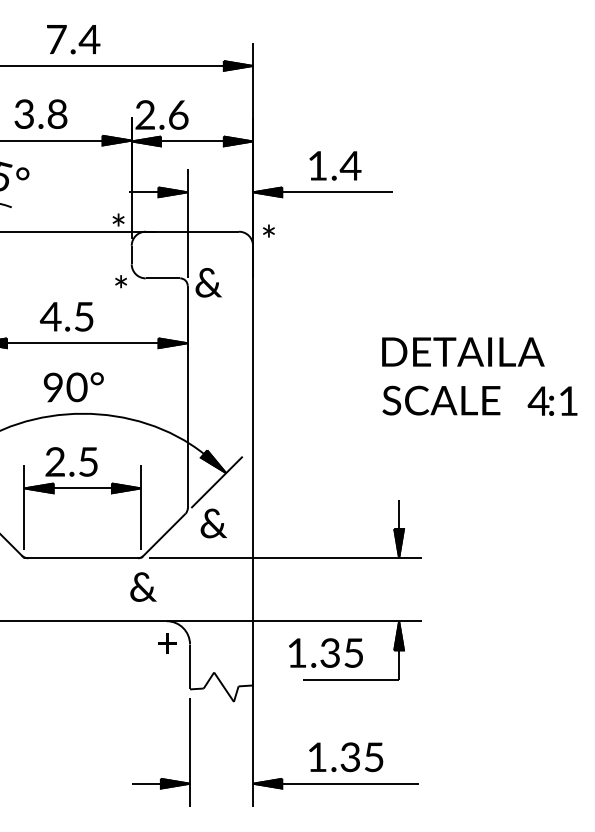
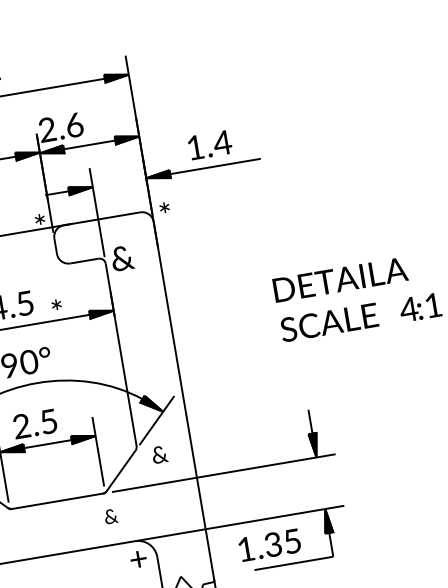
part: (120, 281) -> (56, 304), moved
part: (213, 523) -> (159, 454), size x0.7
part: (143, 586) -> (111, 516), size x0.6

